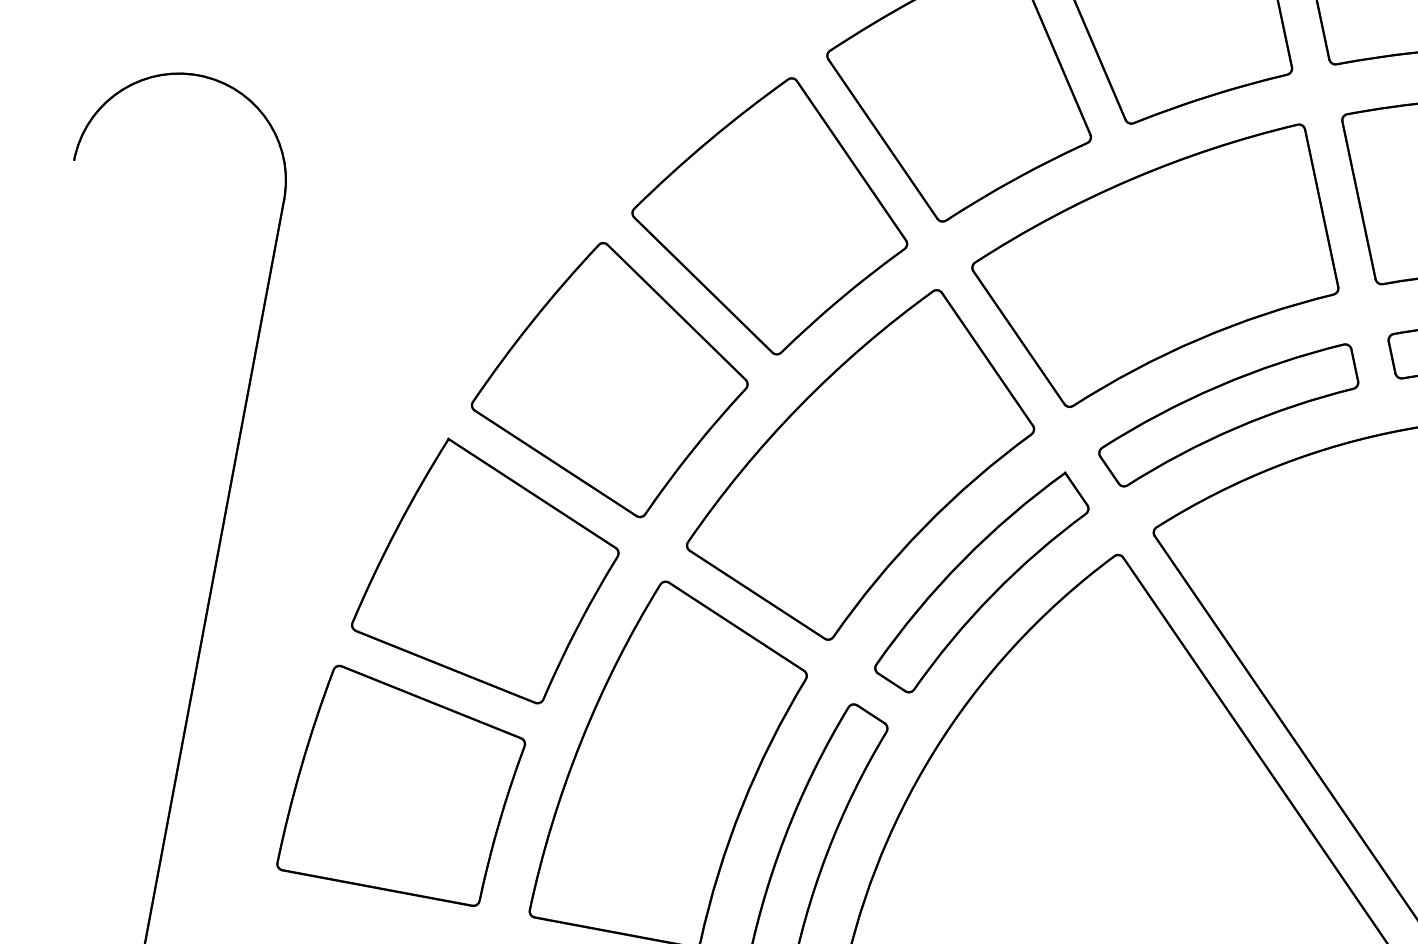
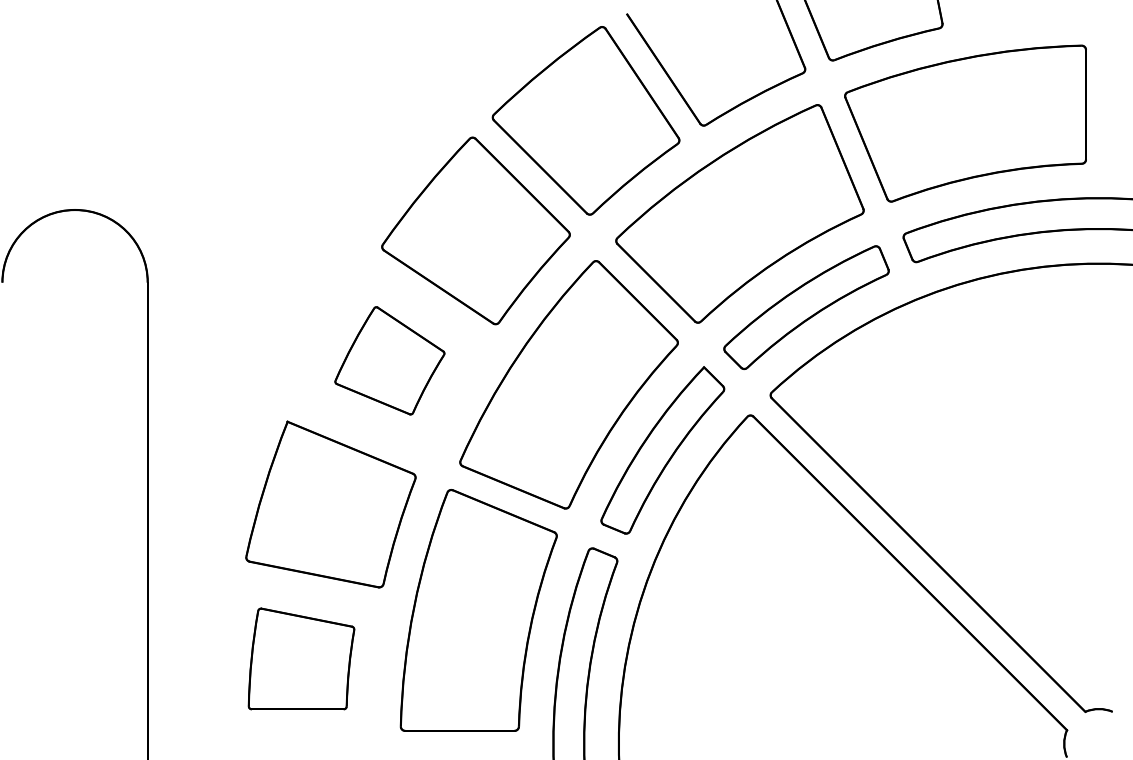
part: (612, 377) -> (389, 360), size x0.6
part: (404, 784) -> (301, 658), size x0.7

